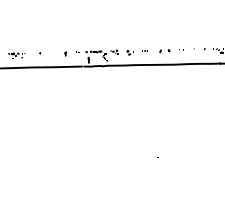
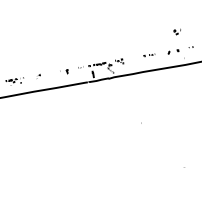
part: (129, 52) -> (176, 31), moved

